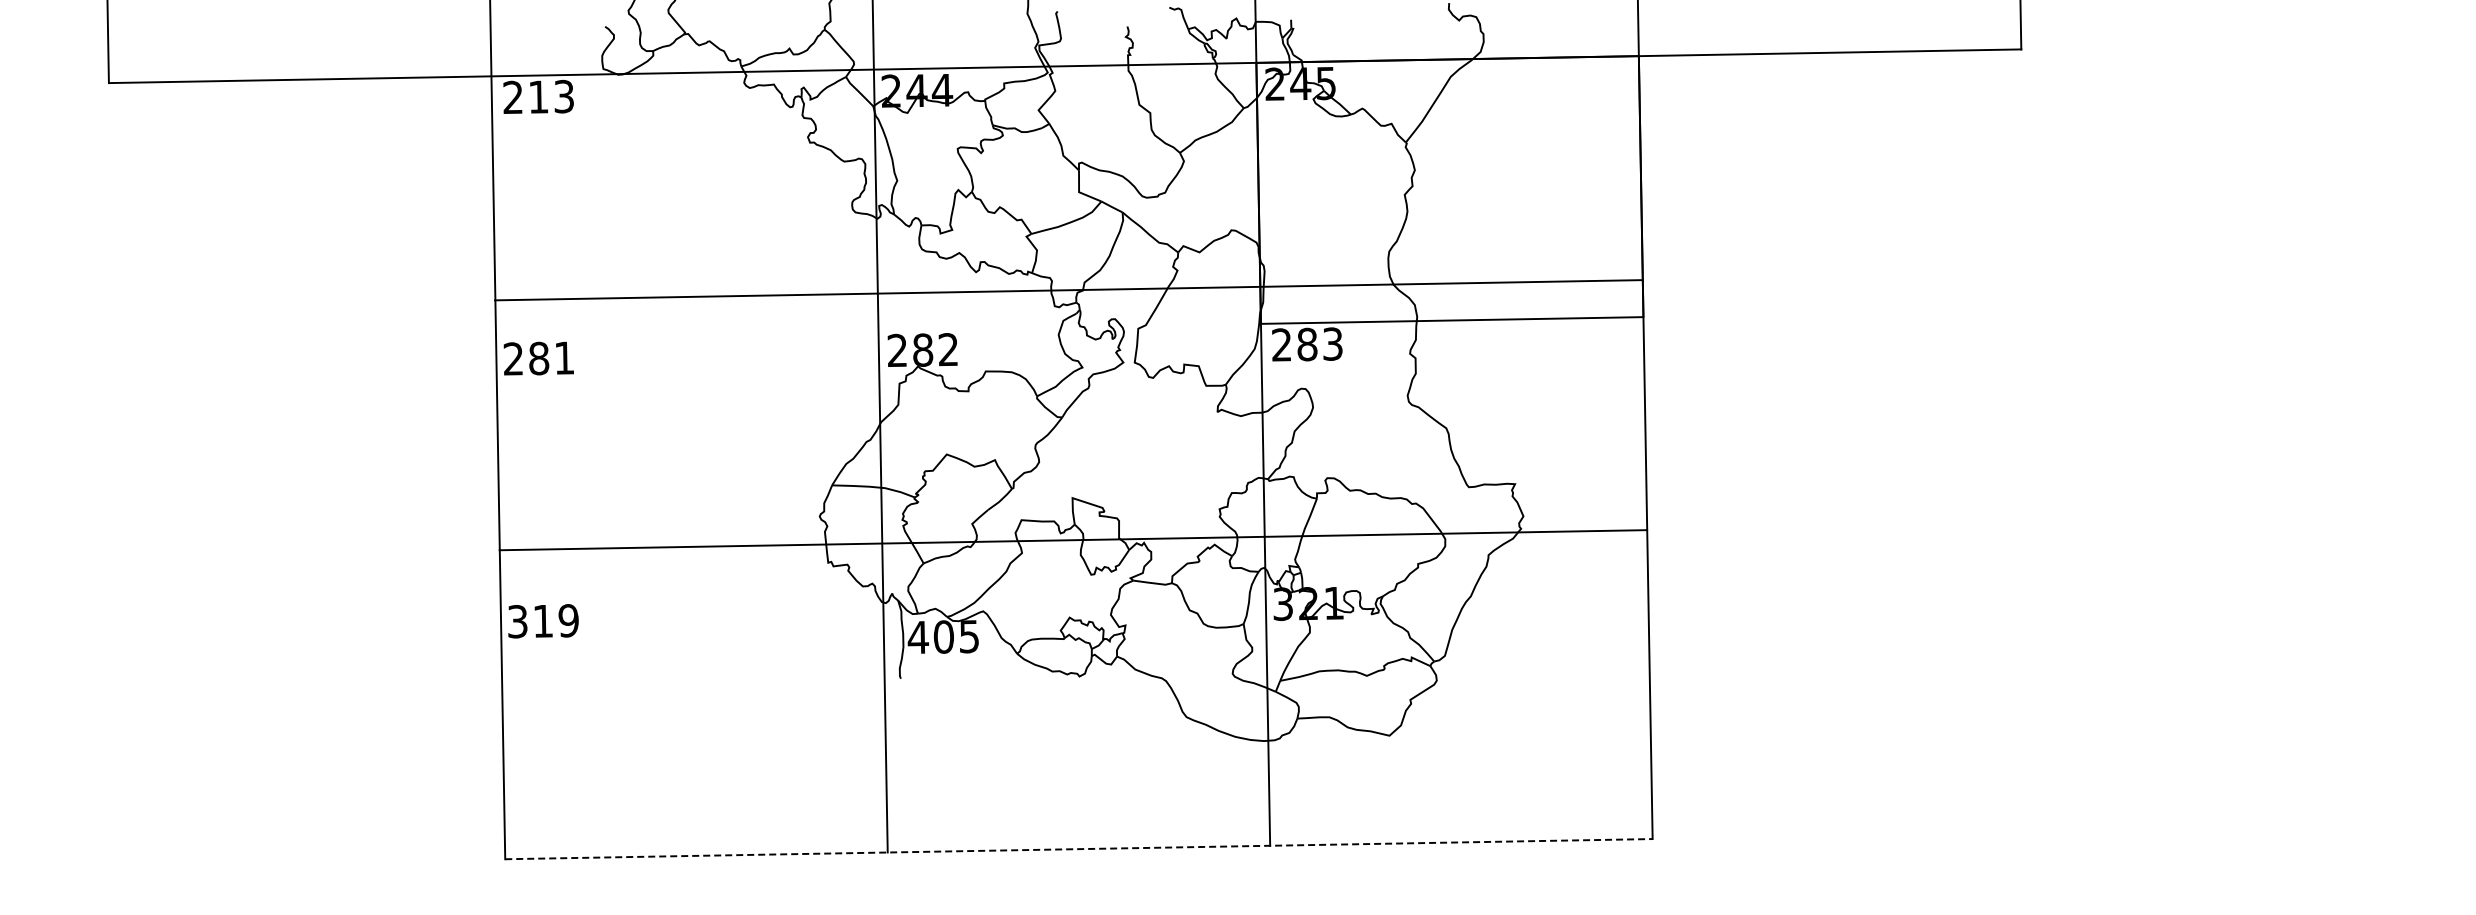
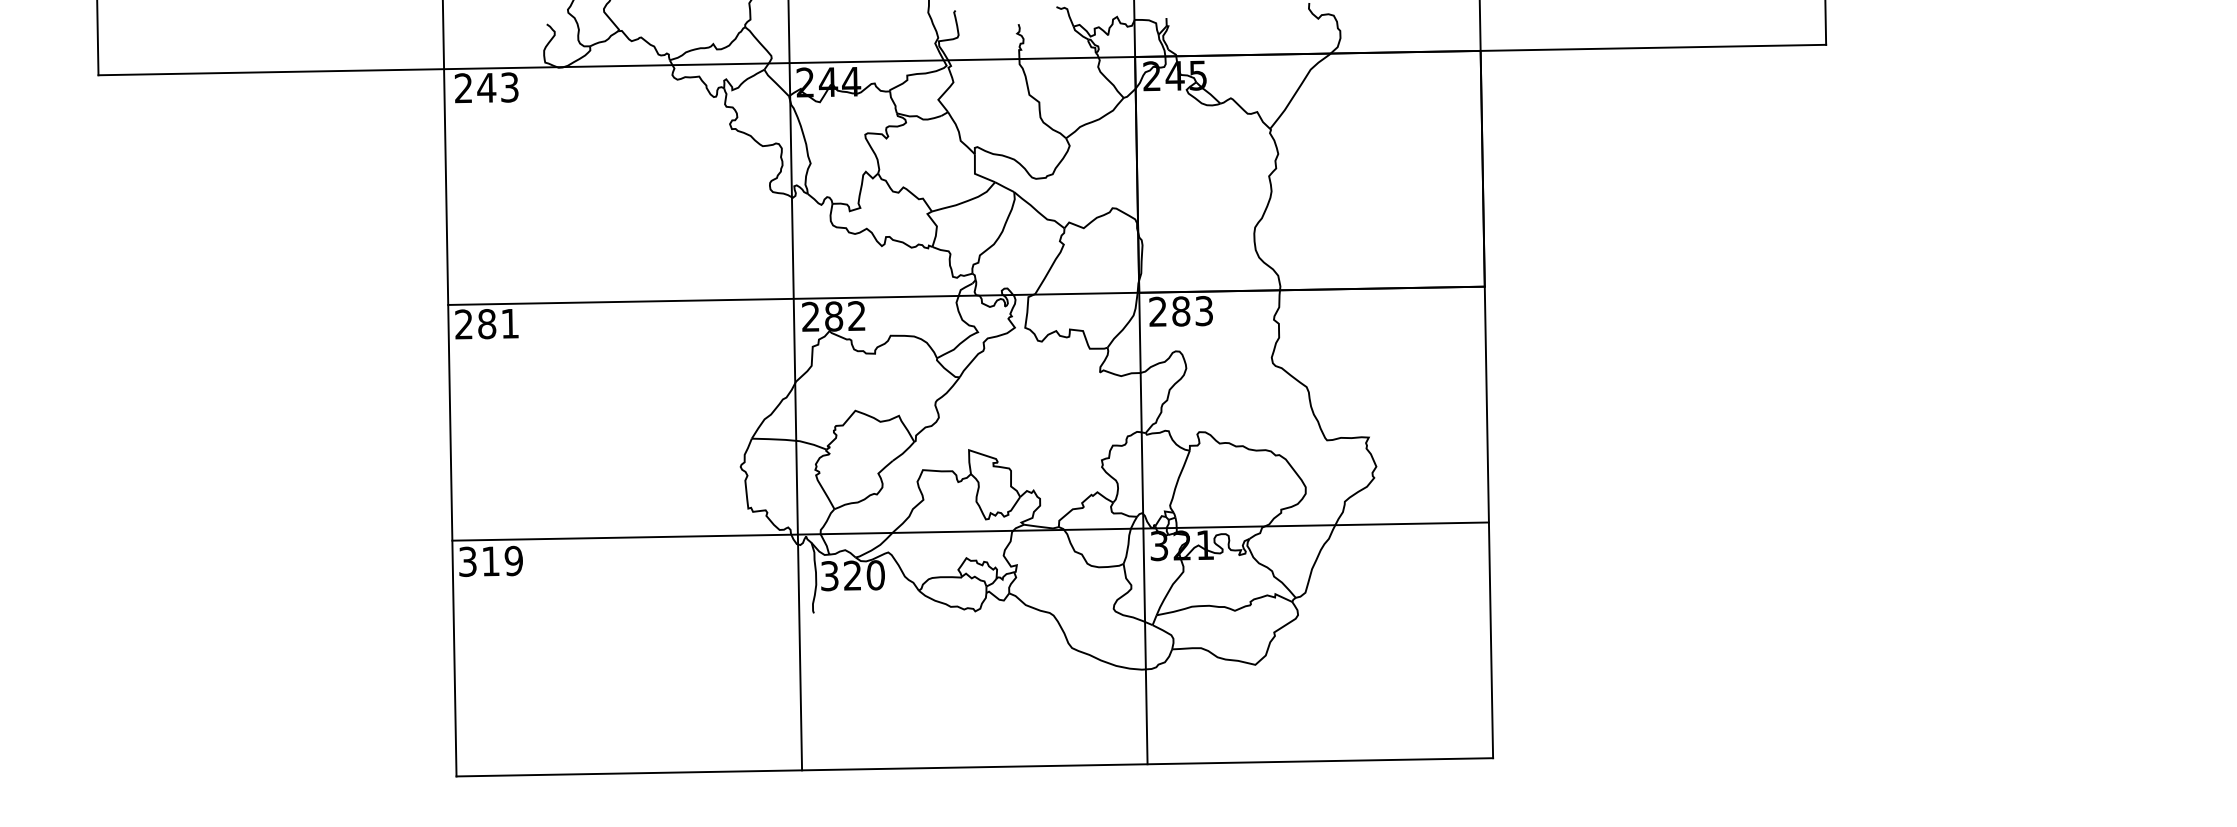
text: (538, 96) -> (486, 87), 213 -> 243
line: (1068, 290) -> (966, 296), moved
line: (1073, 540) -> (970, 531), moved
text: (943, 636) -> (852, 575), 405 -> 320
line: (1078, 849) -> (974, 767), dashed -> solid

